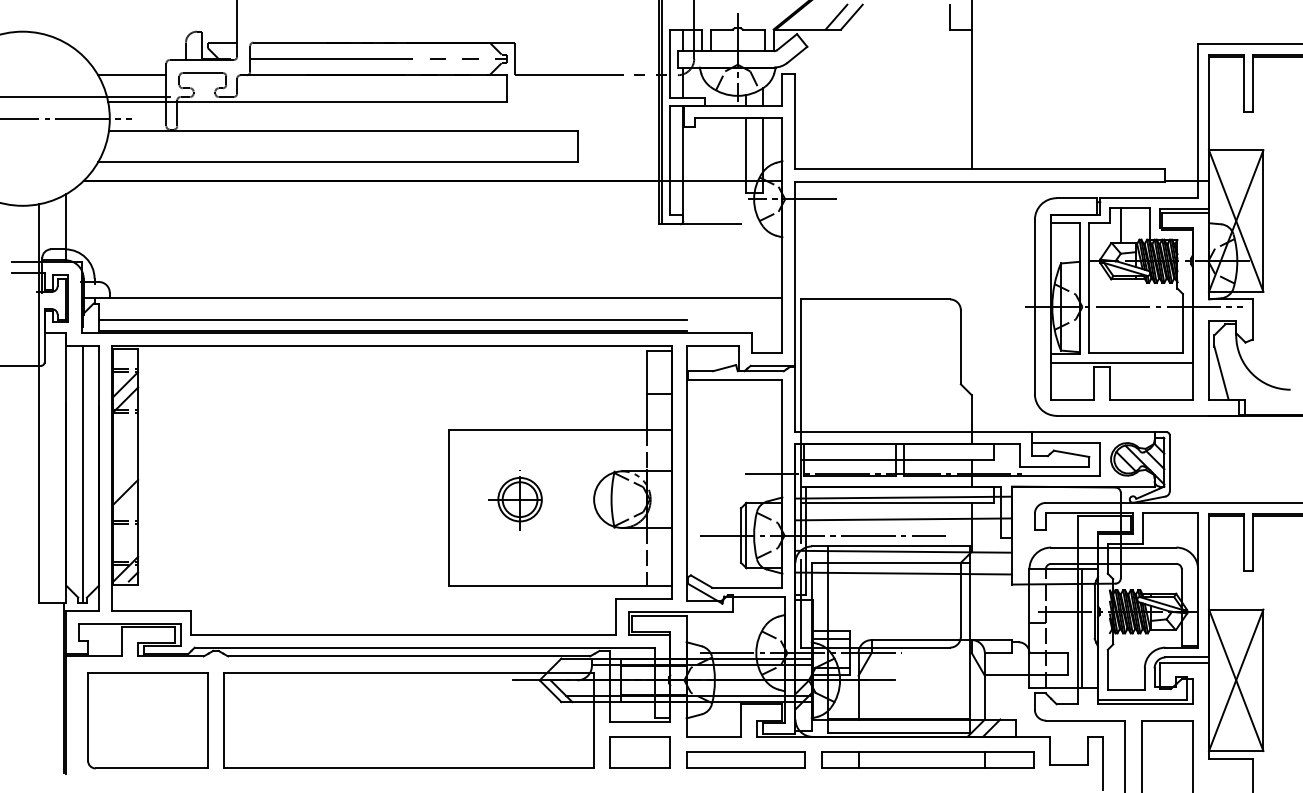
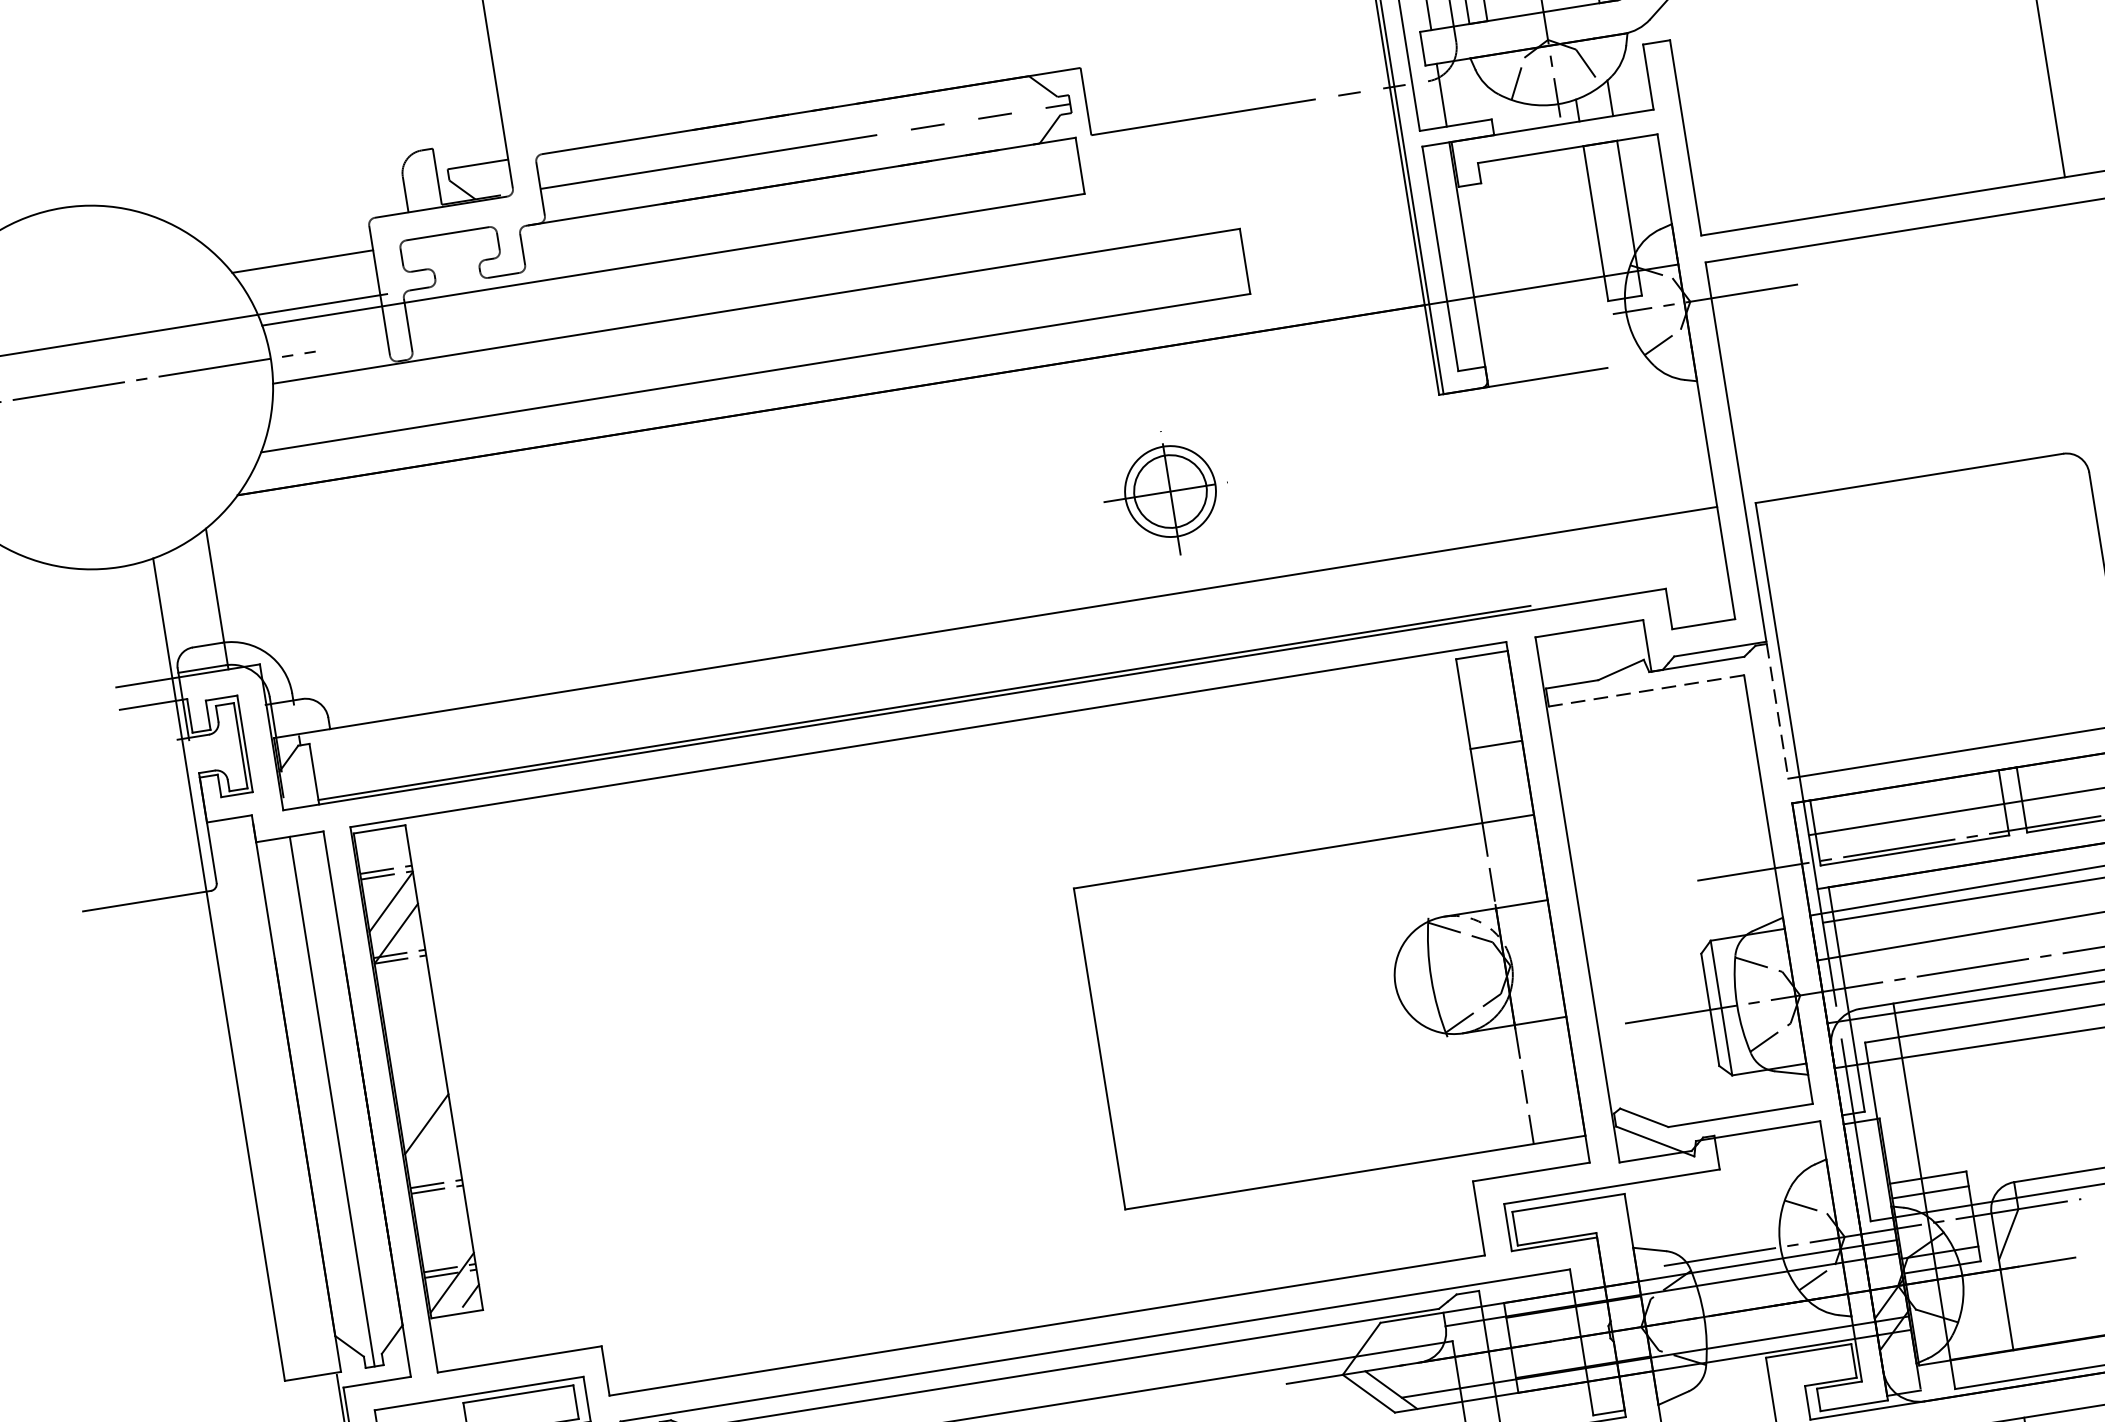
line: (392, 320) -> (920, 681), removed
line: (734, 379) -> (1645, 690), solid -> dashed
line: (795, 399) -> (1777, 711), solid -> dashed
part: (515, 500) -> (1161, 494), moved

